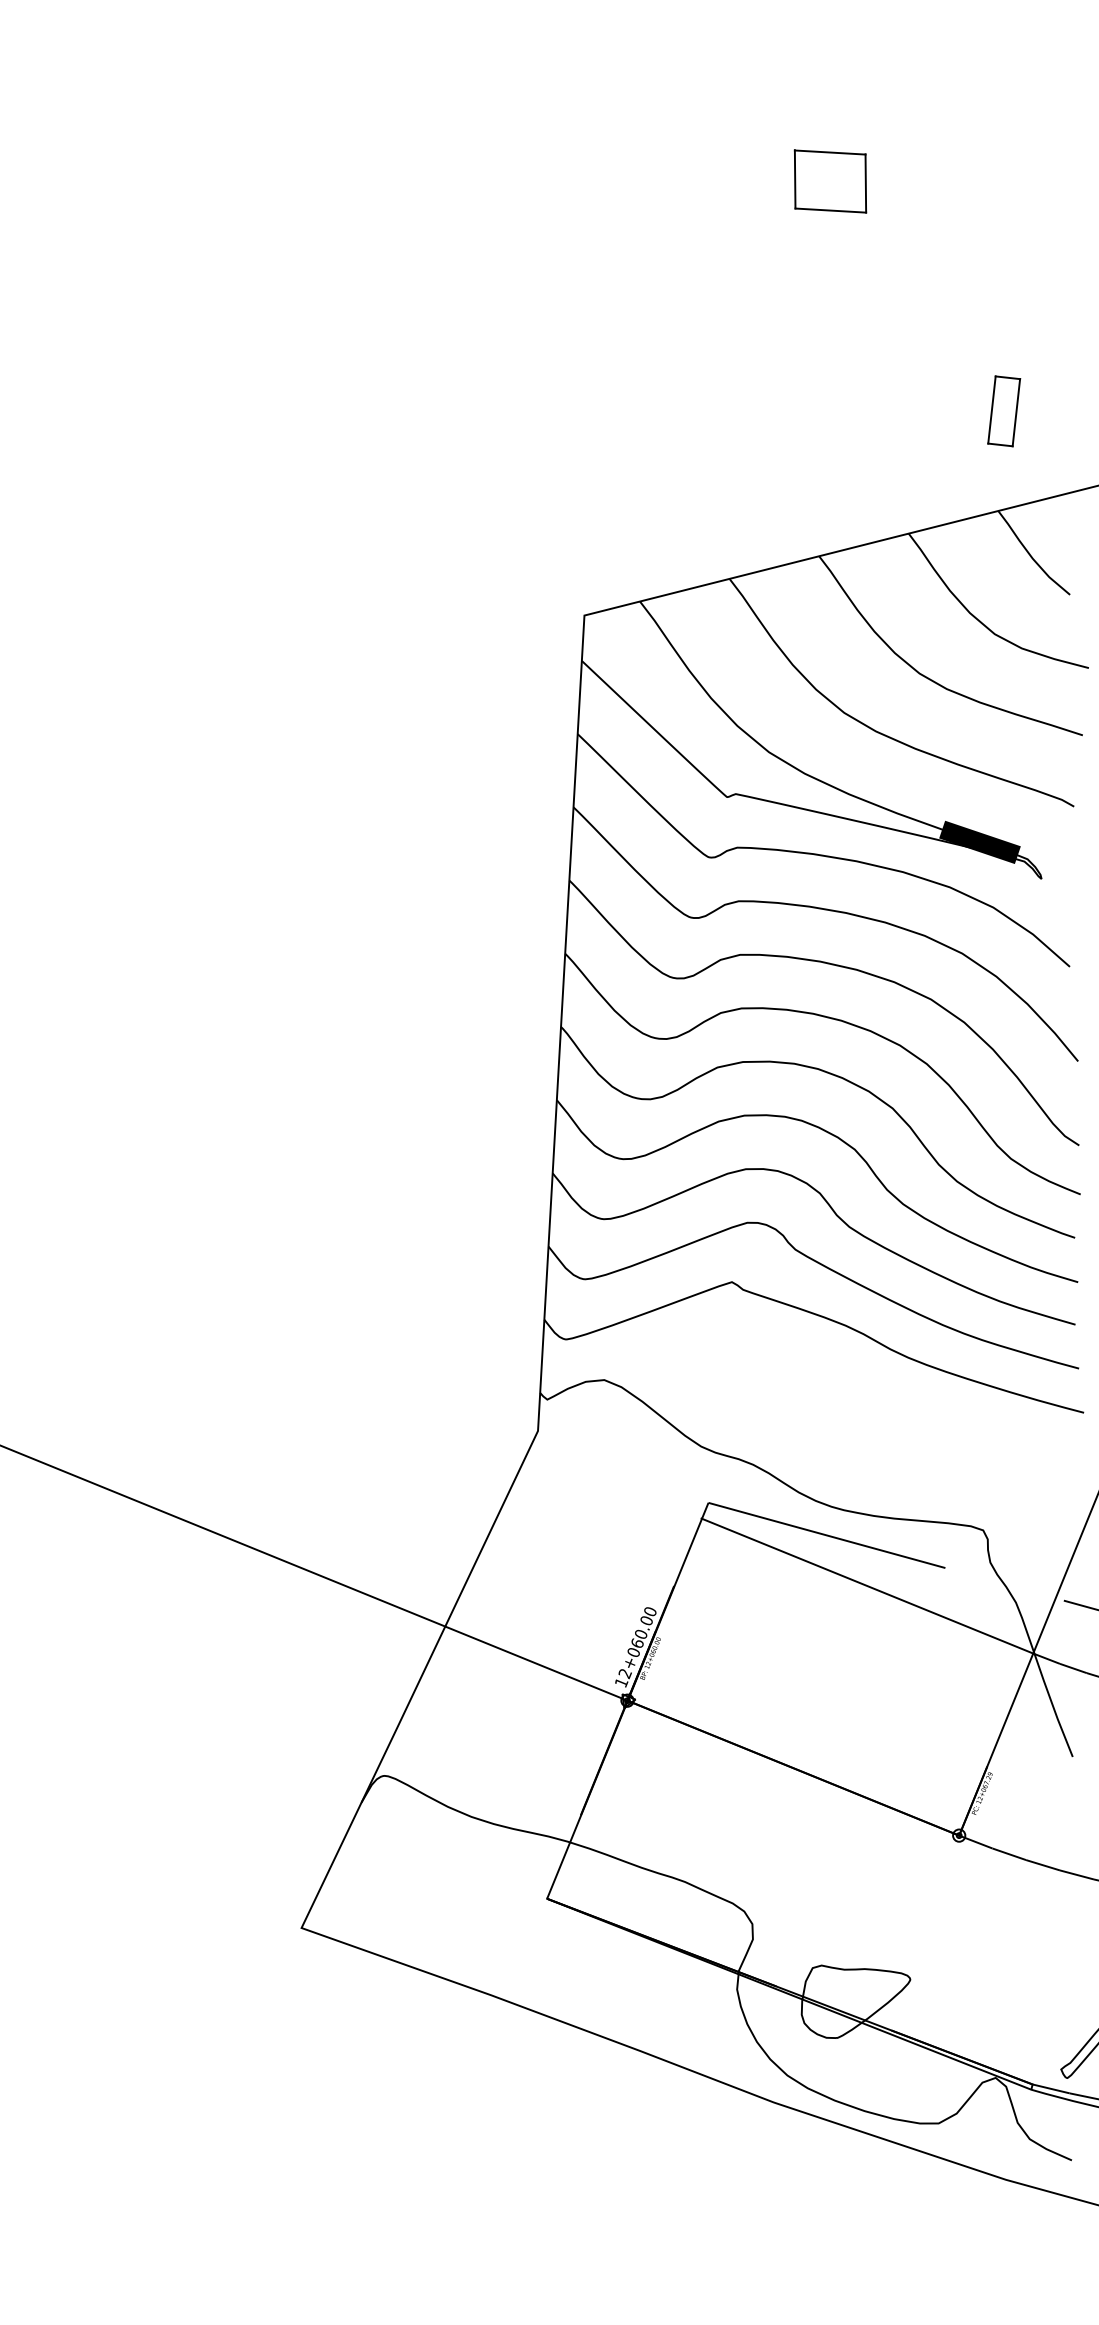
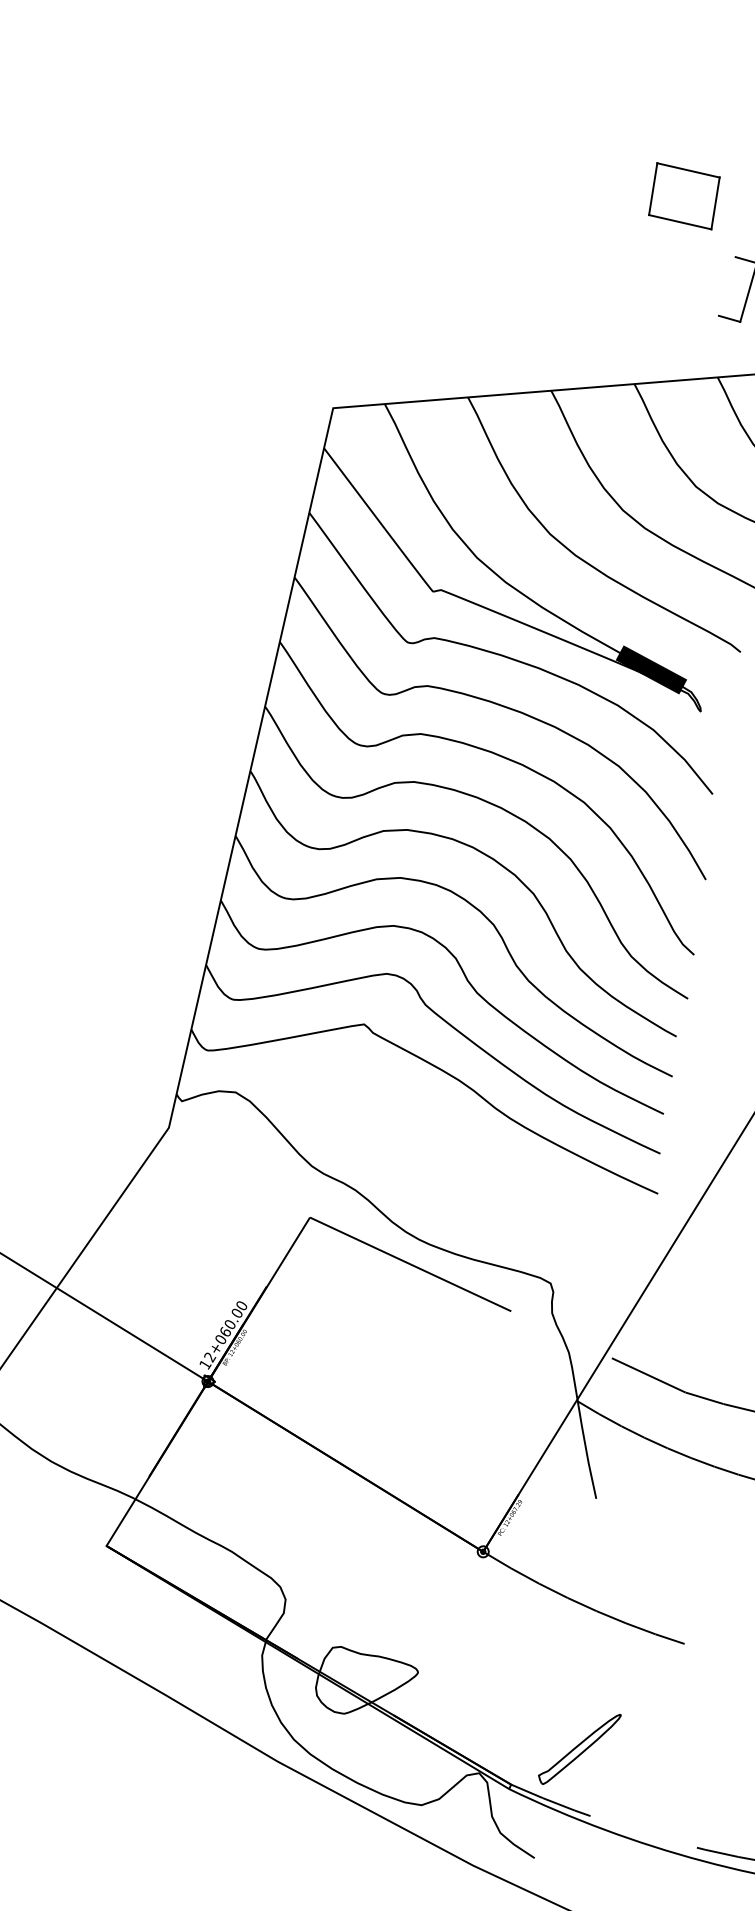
part: (830, 181) -> (684, 196), moved
line: (991, 409) -> (726, 285), removed
line: (867, 1585) -> (439, 1315), removed

